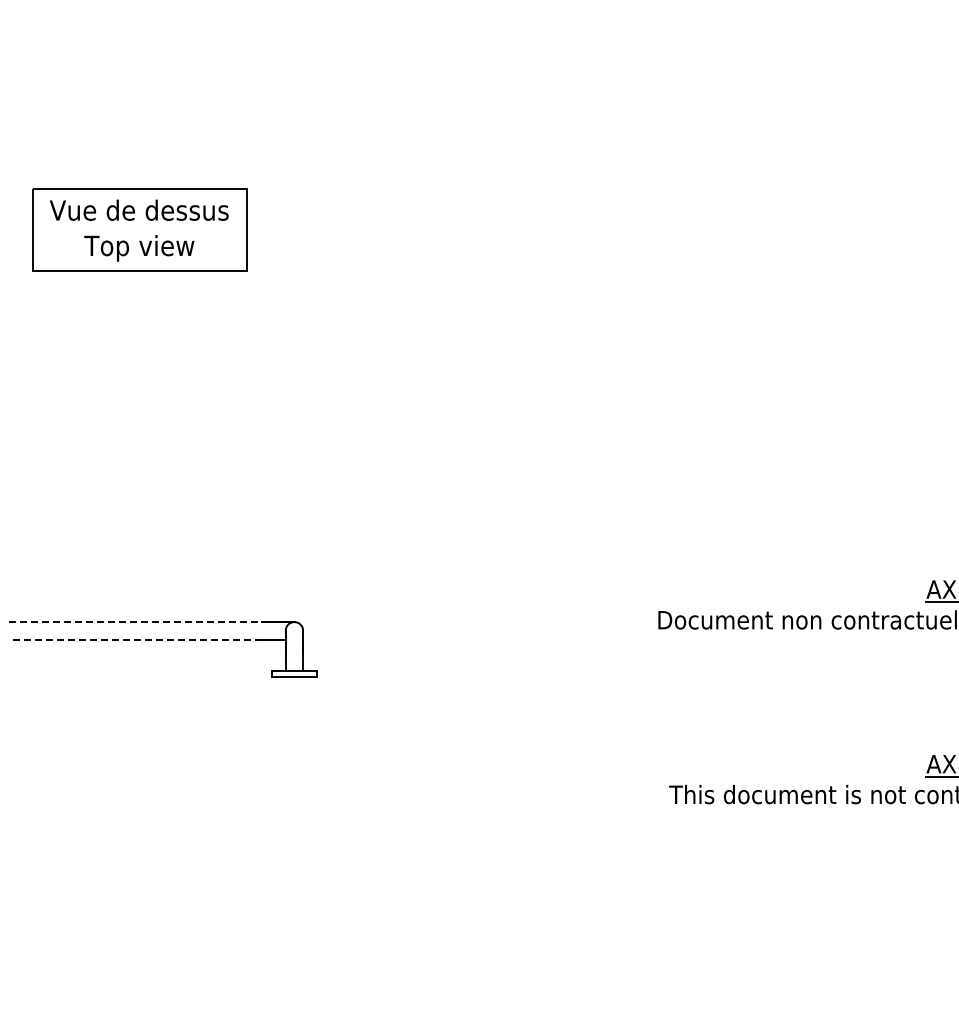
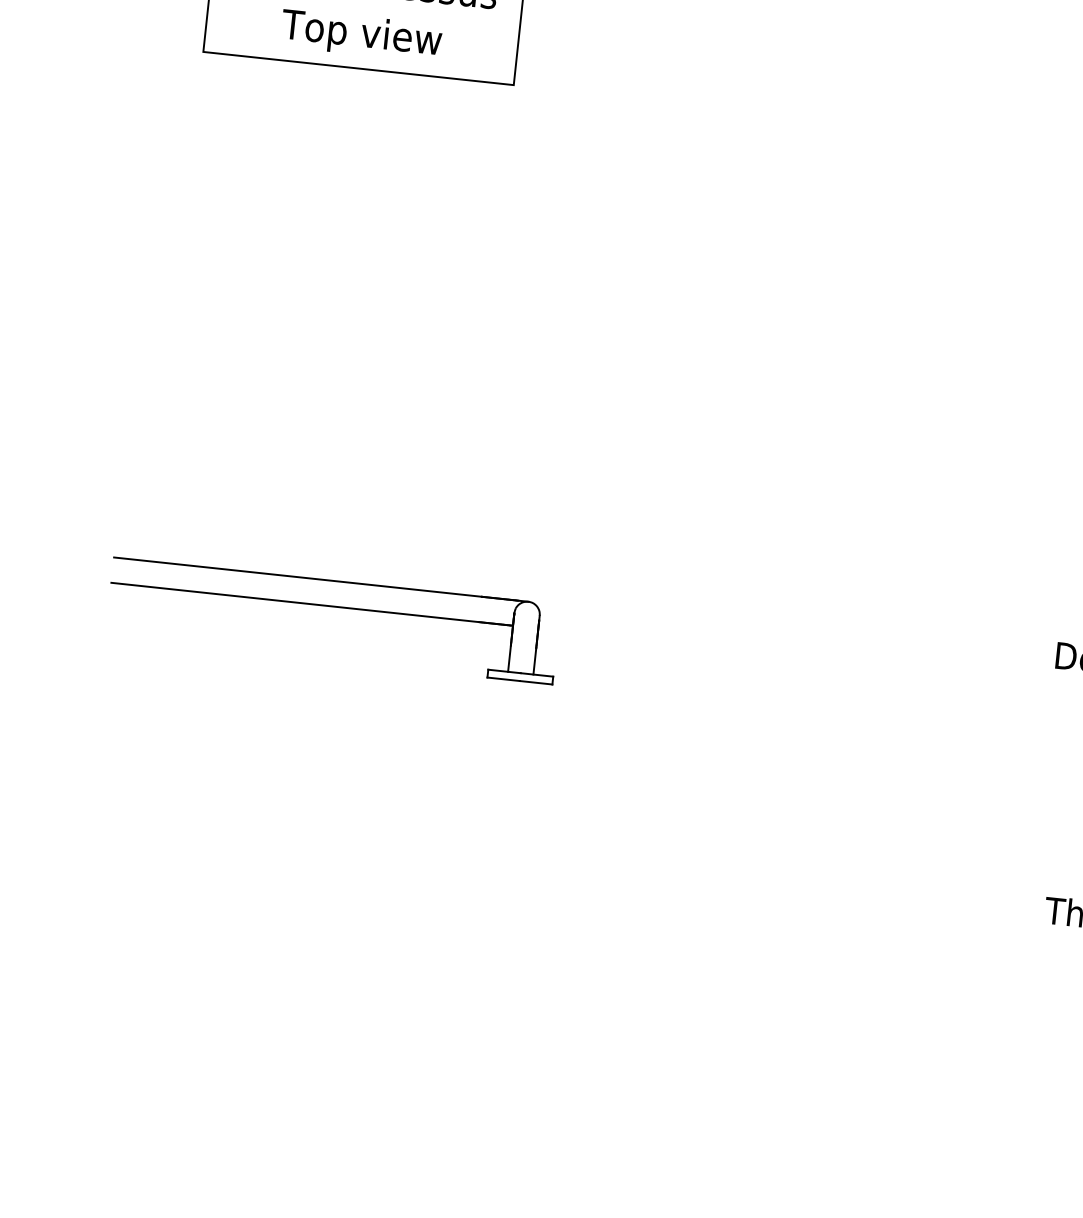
line: (135, 622) -> (297, 577), dashed -> solid
line: (135, 639) -> (295, 602), dashed -> solid

